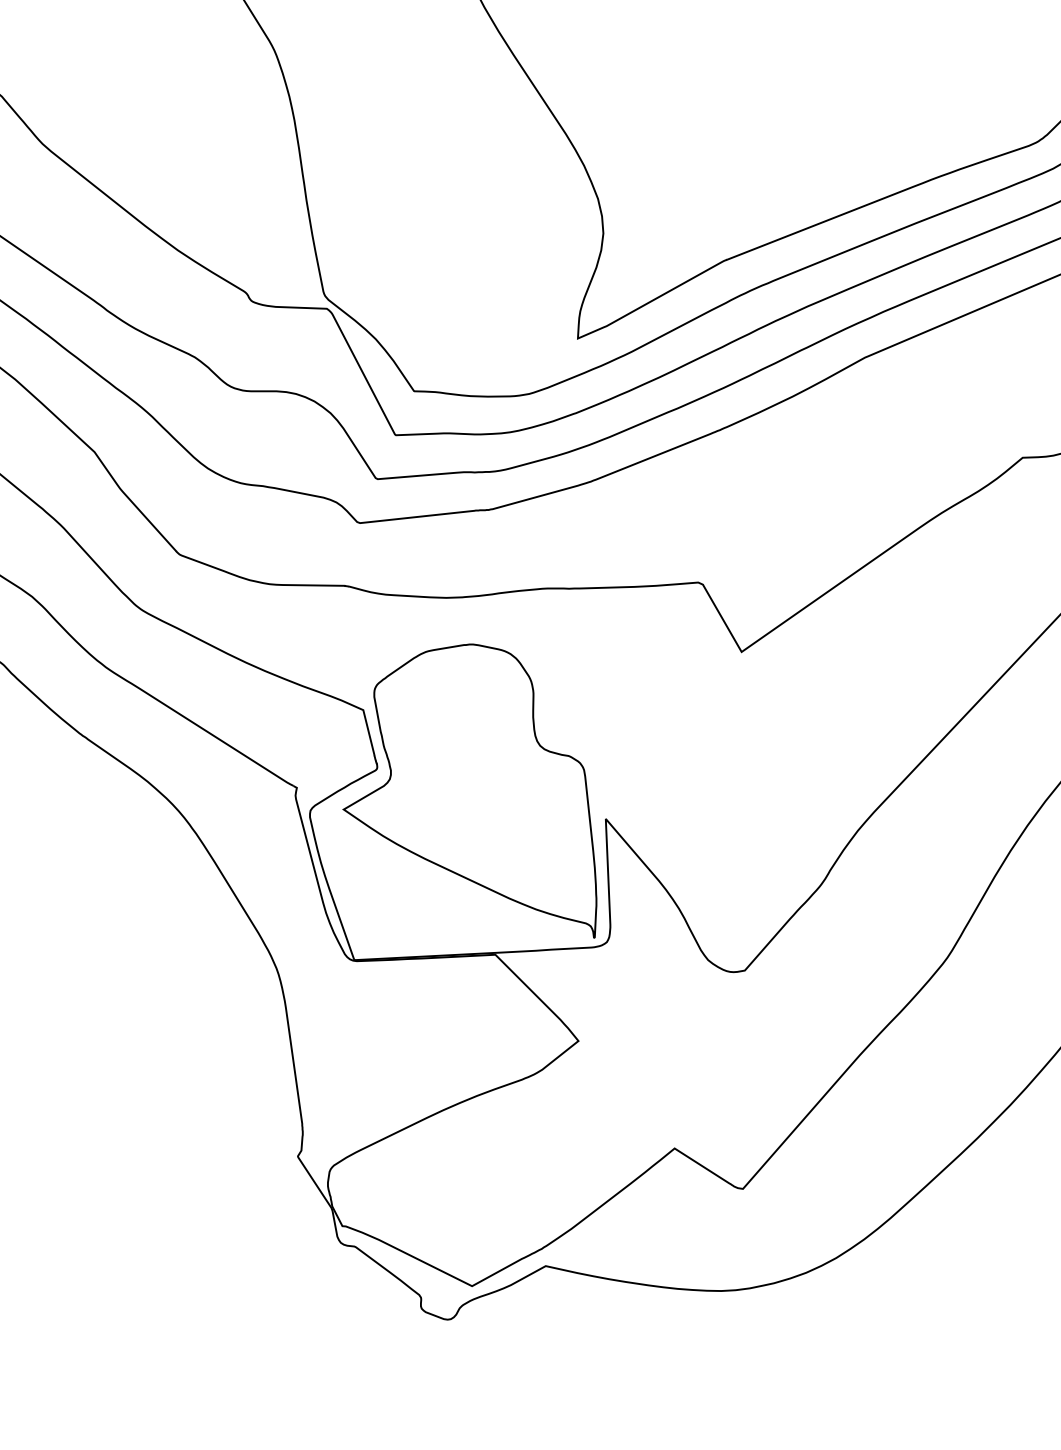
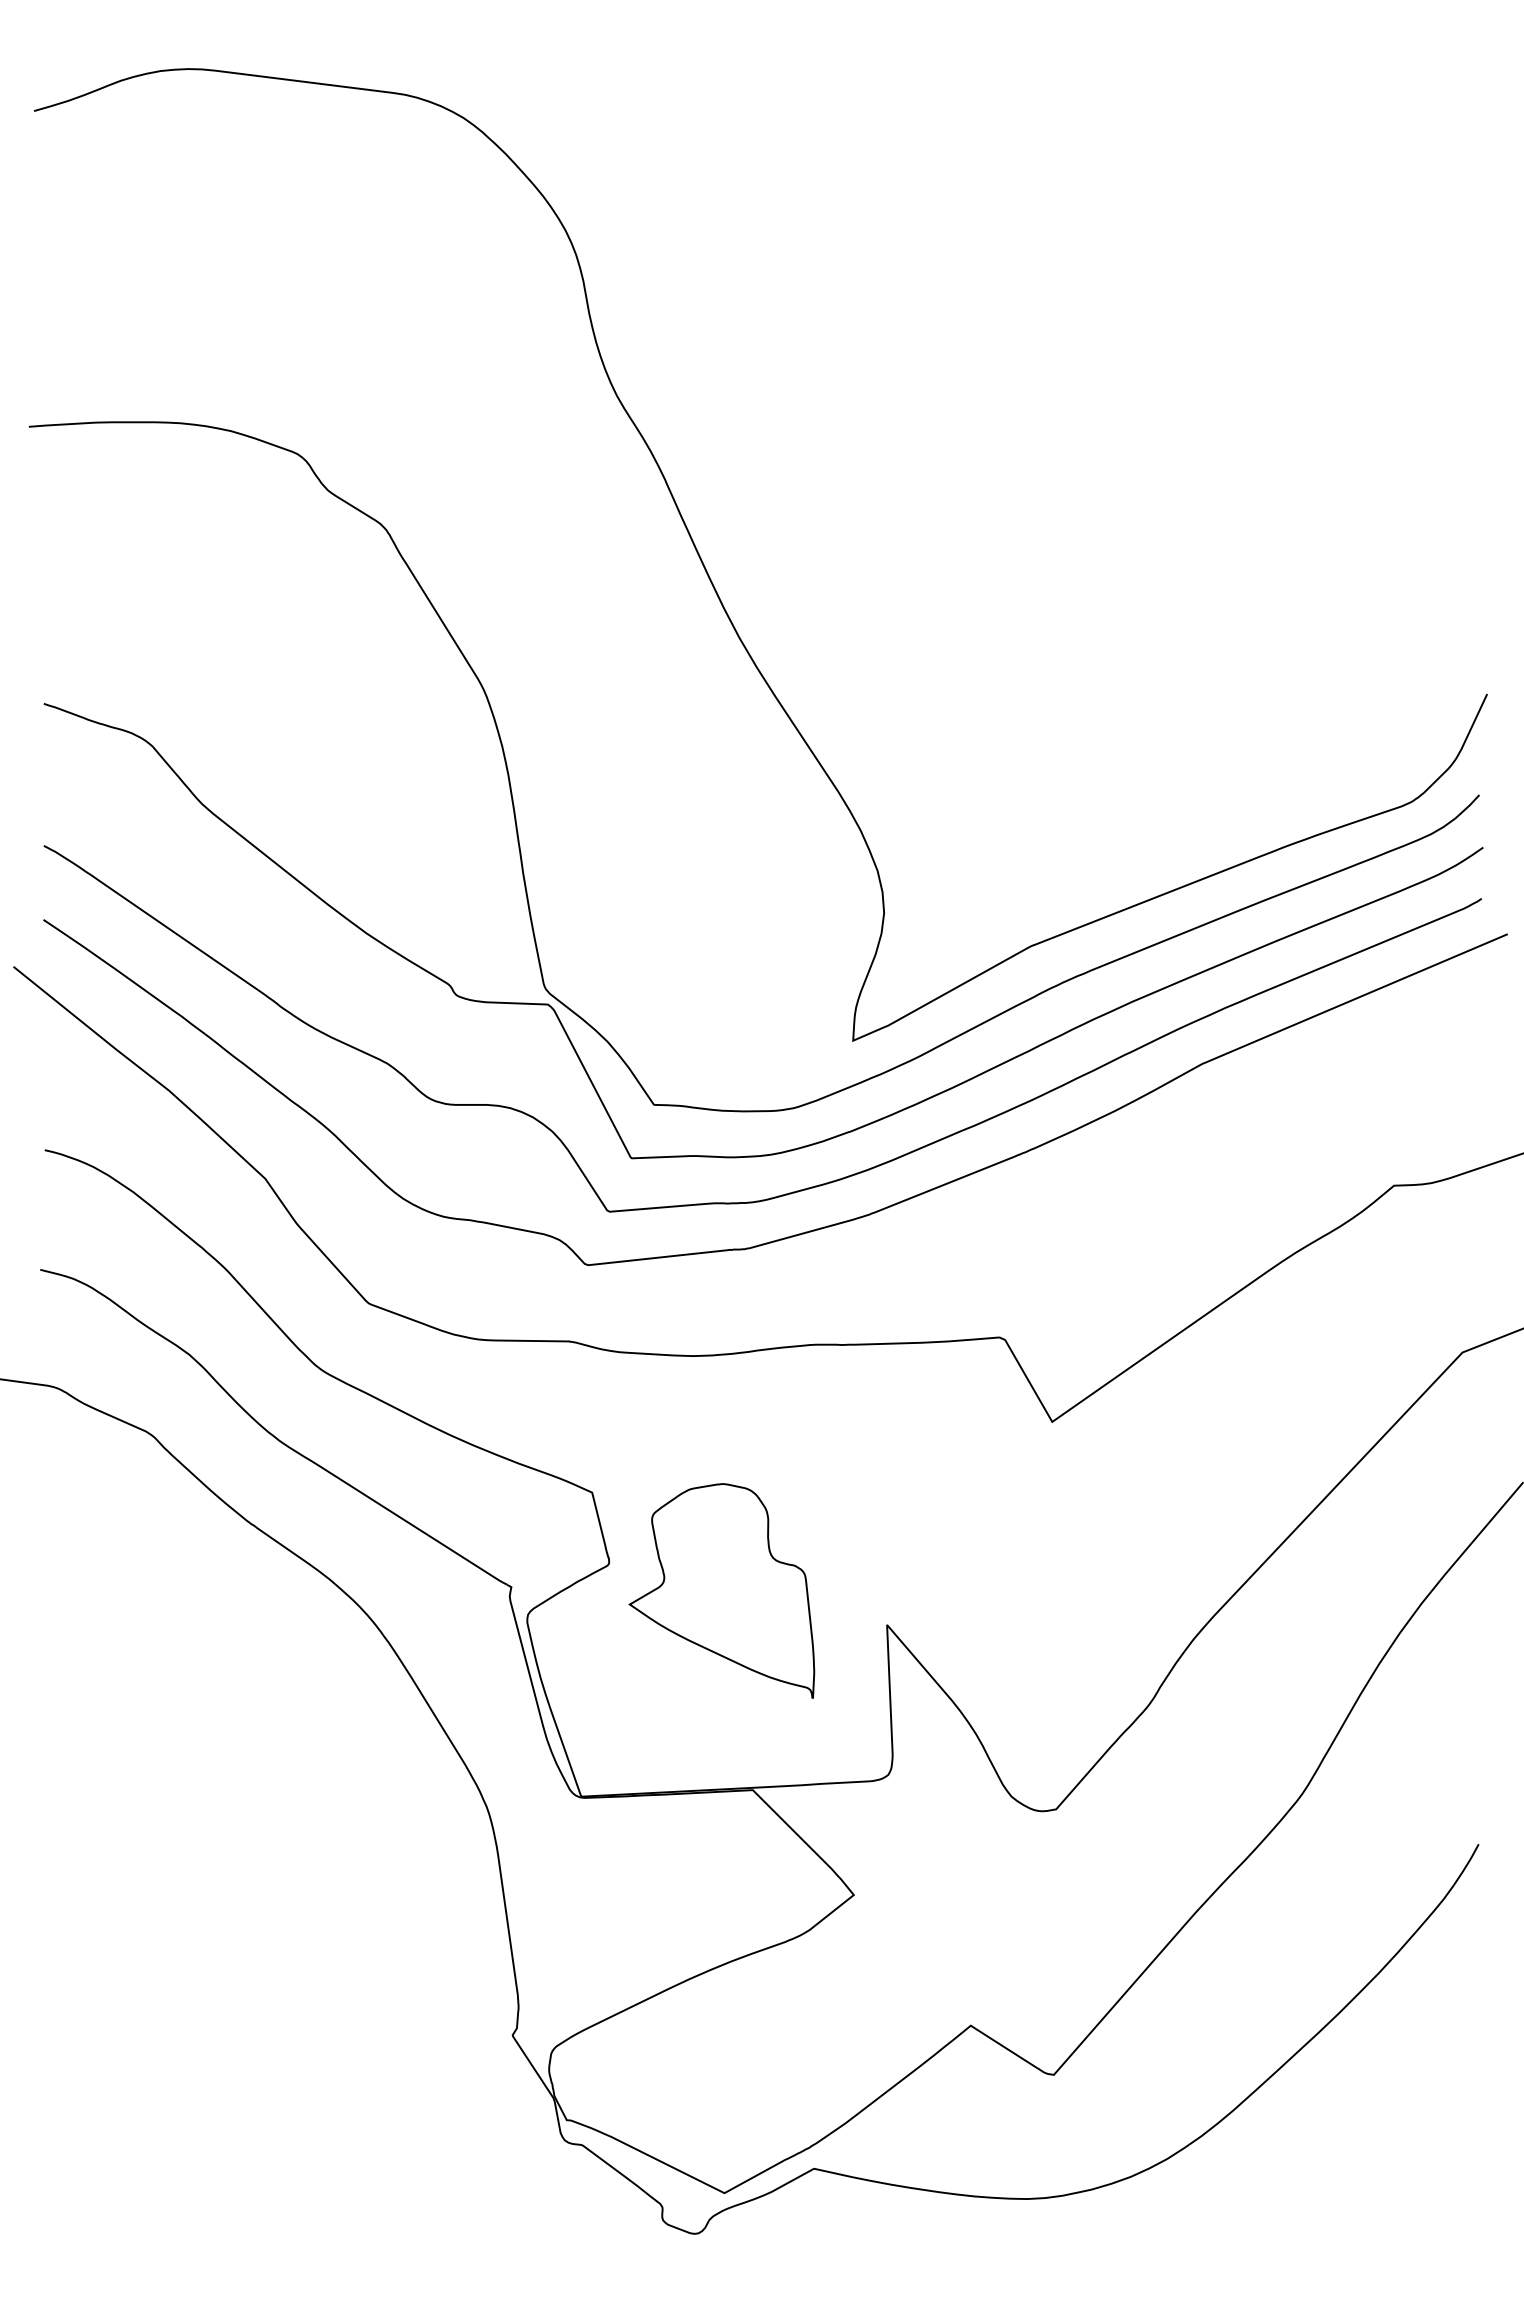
part: (469, 790) -> (721, 1590), size x0.6

